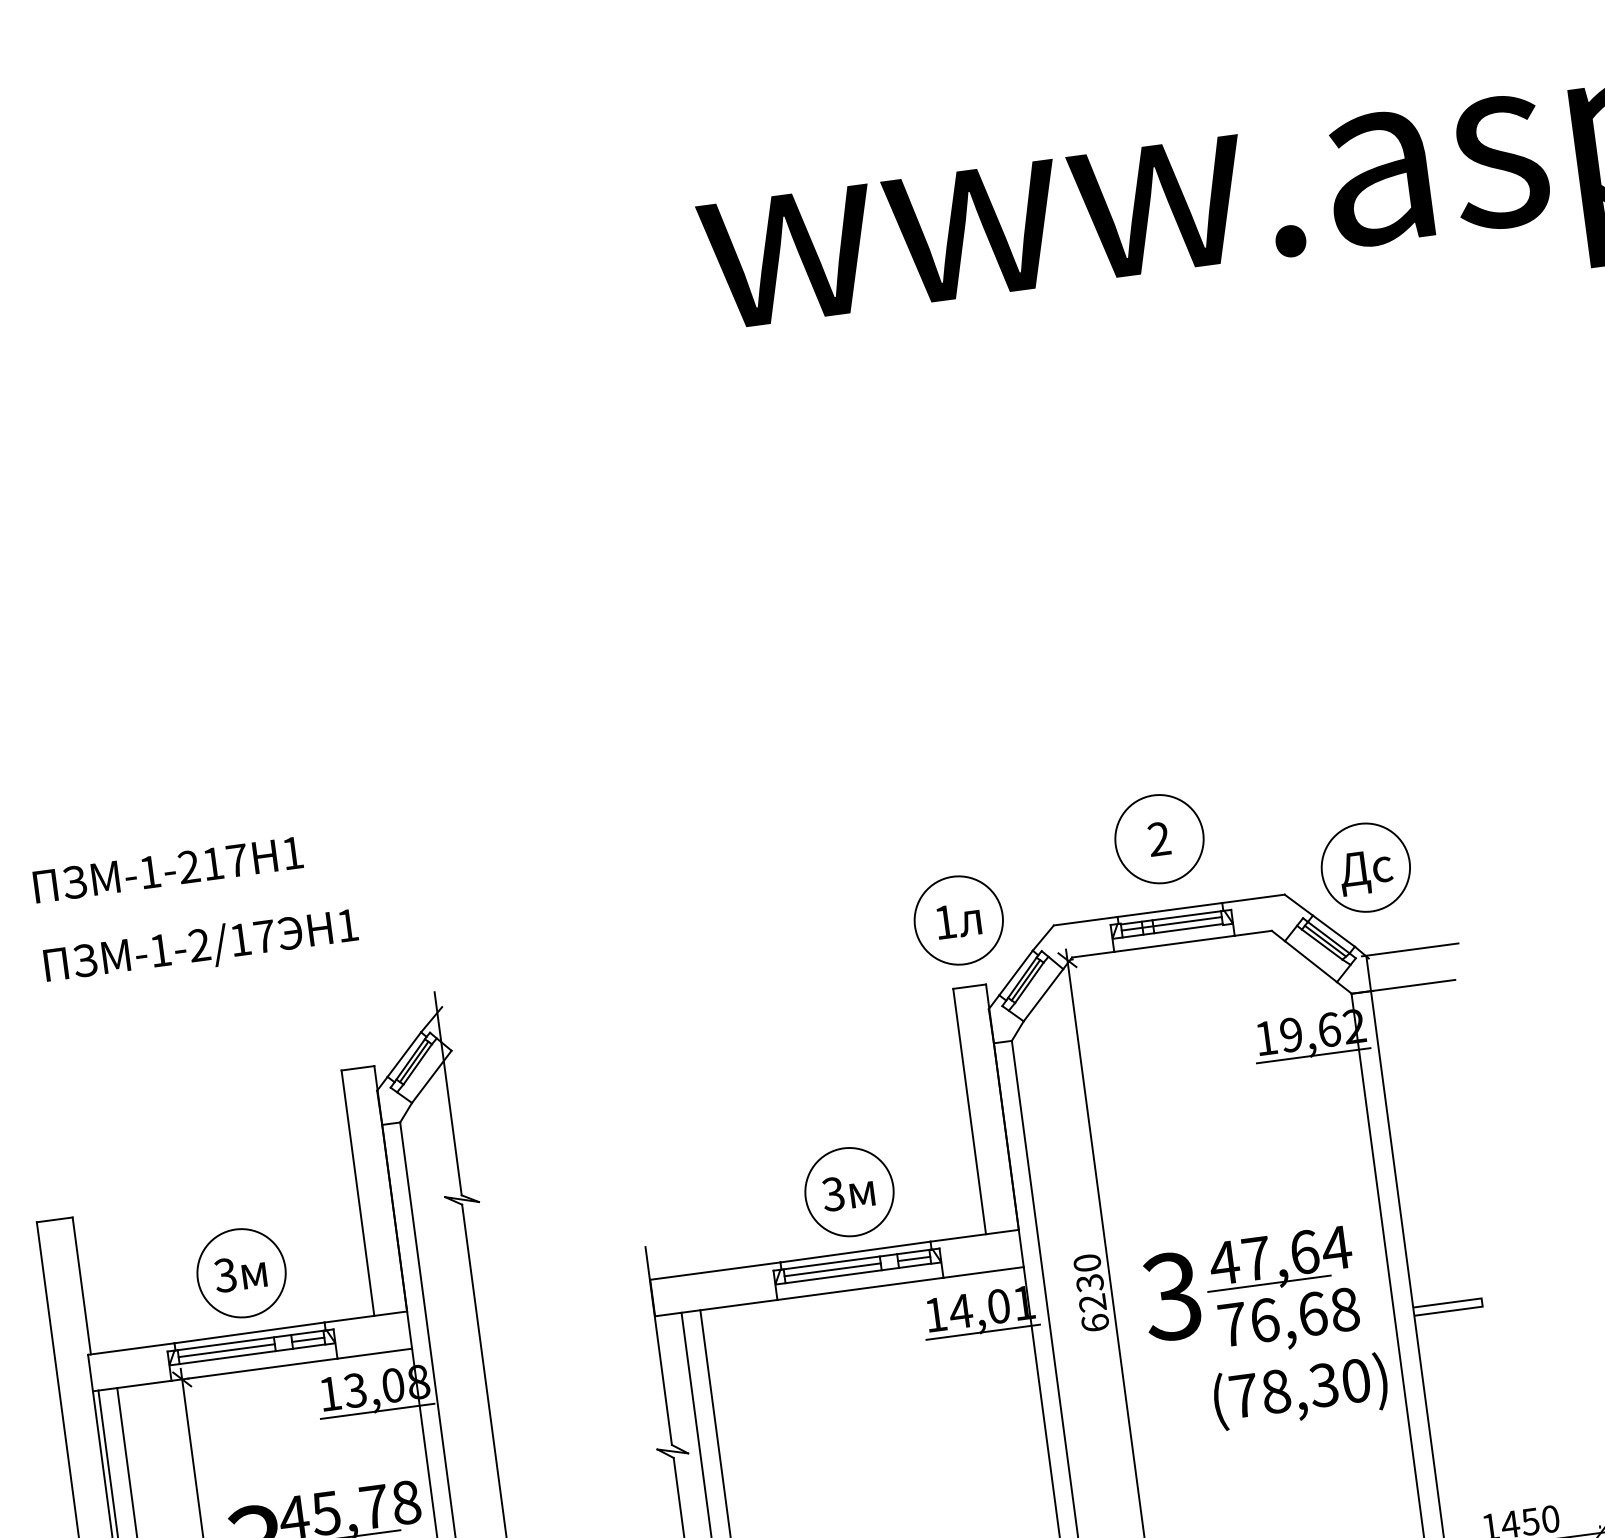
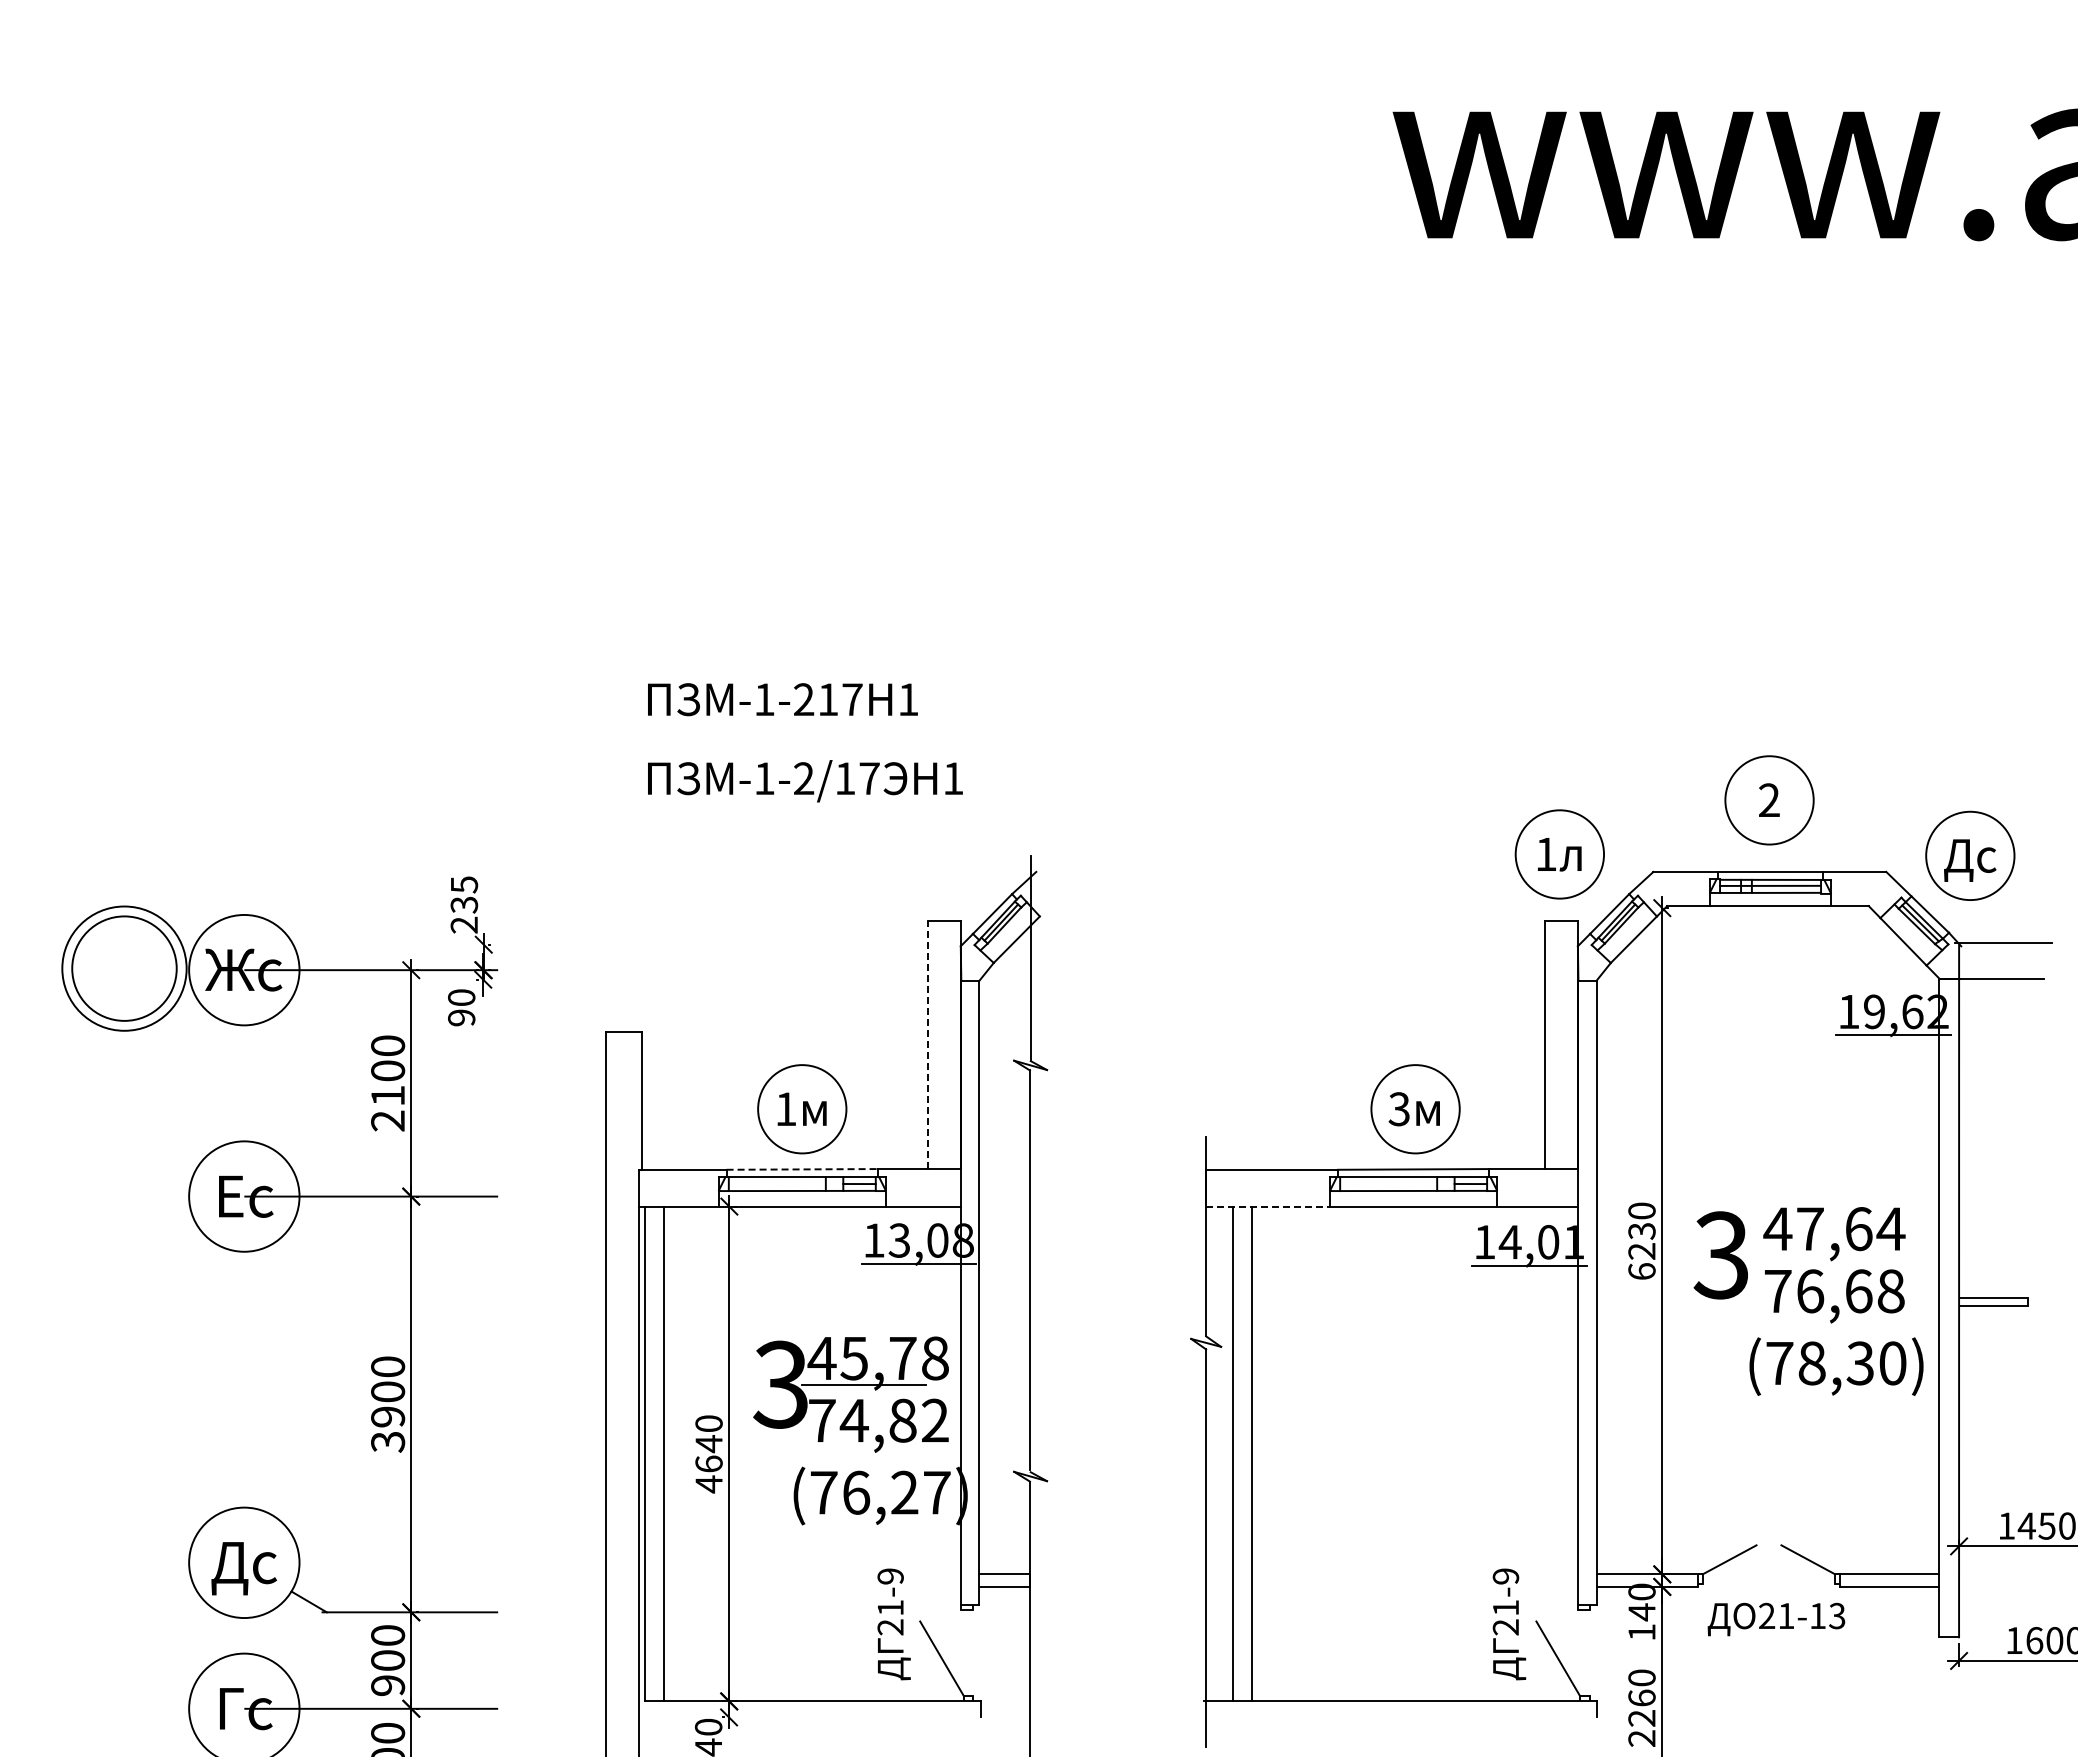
line: (358, 1193) -> (928, 1045), solid -> dashed
line: (832, 1270) -> (1388, 1184), removed
text: (224, 1275) -> (785, 1109), 3 -> 1
line: (1269, 1283) -> (1819, 1255), removed
line: (716, 1307) -> (1268, 1206), solid -> dashed
line: (249, 1332) -> (802, 1169), solid -> dashed
line: (225, 1351) -> (776, 1184), removed

